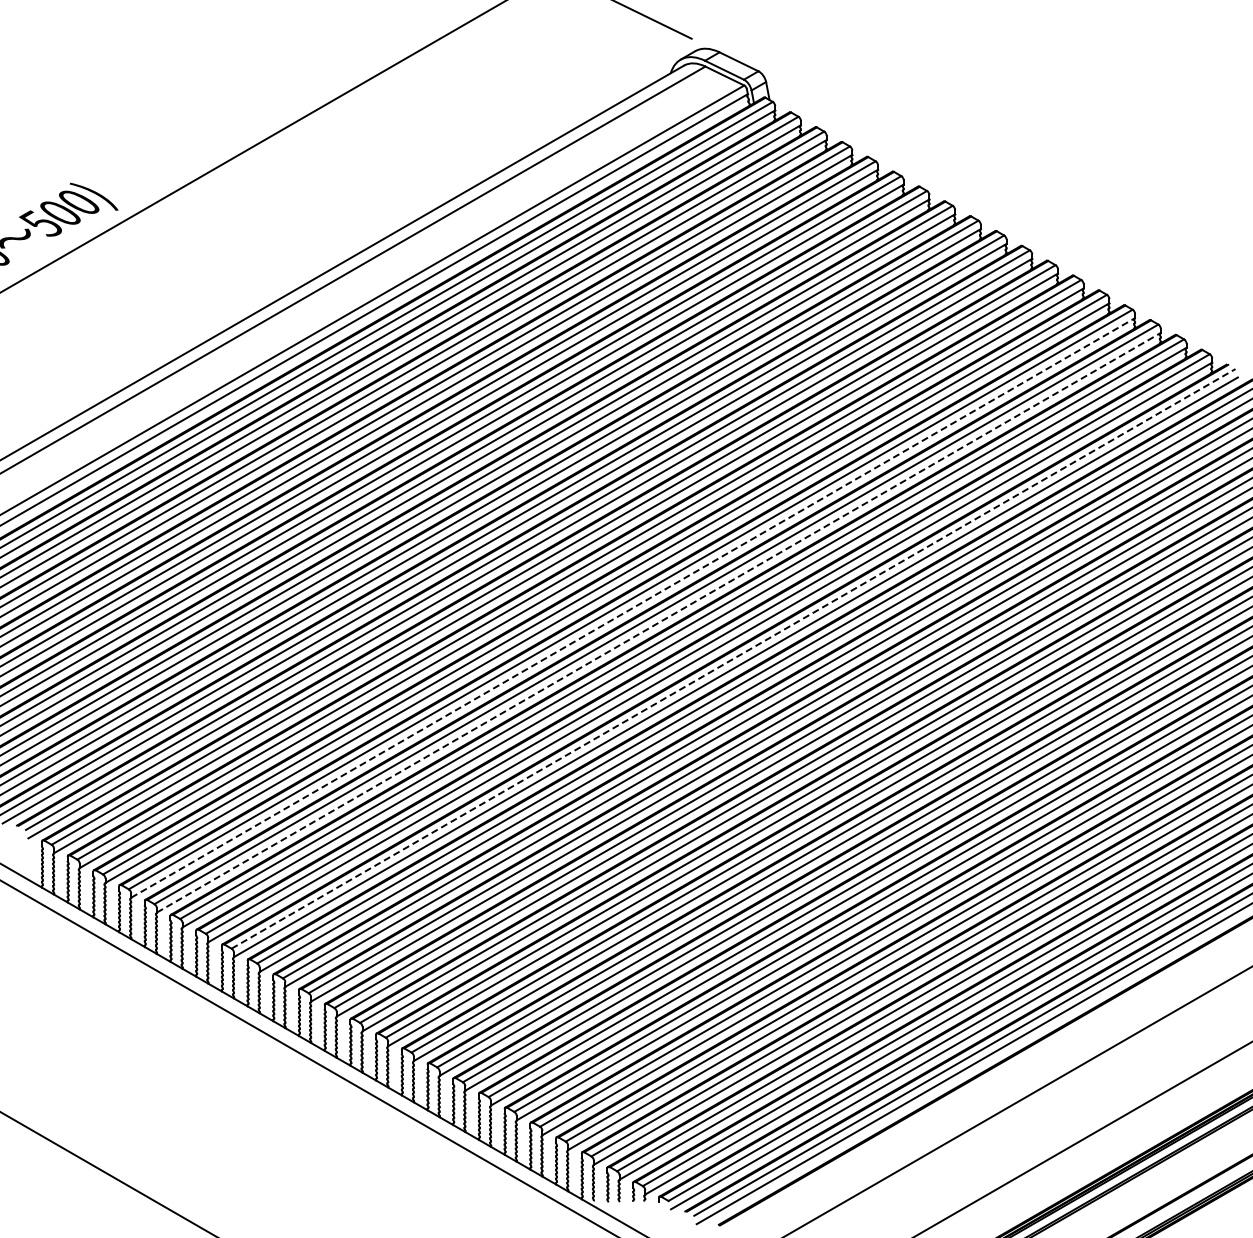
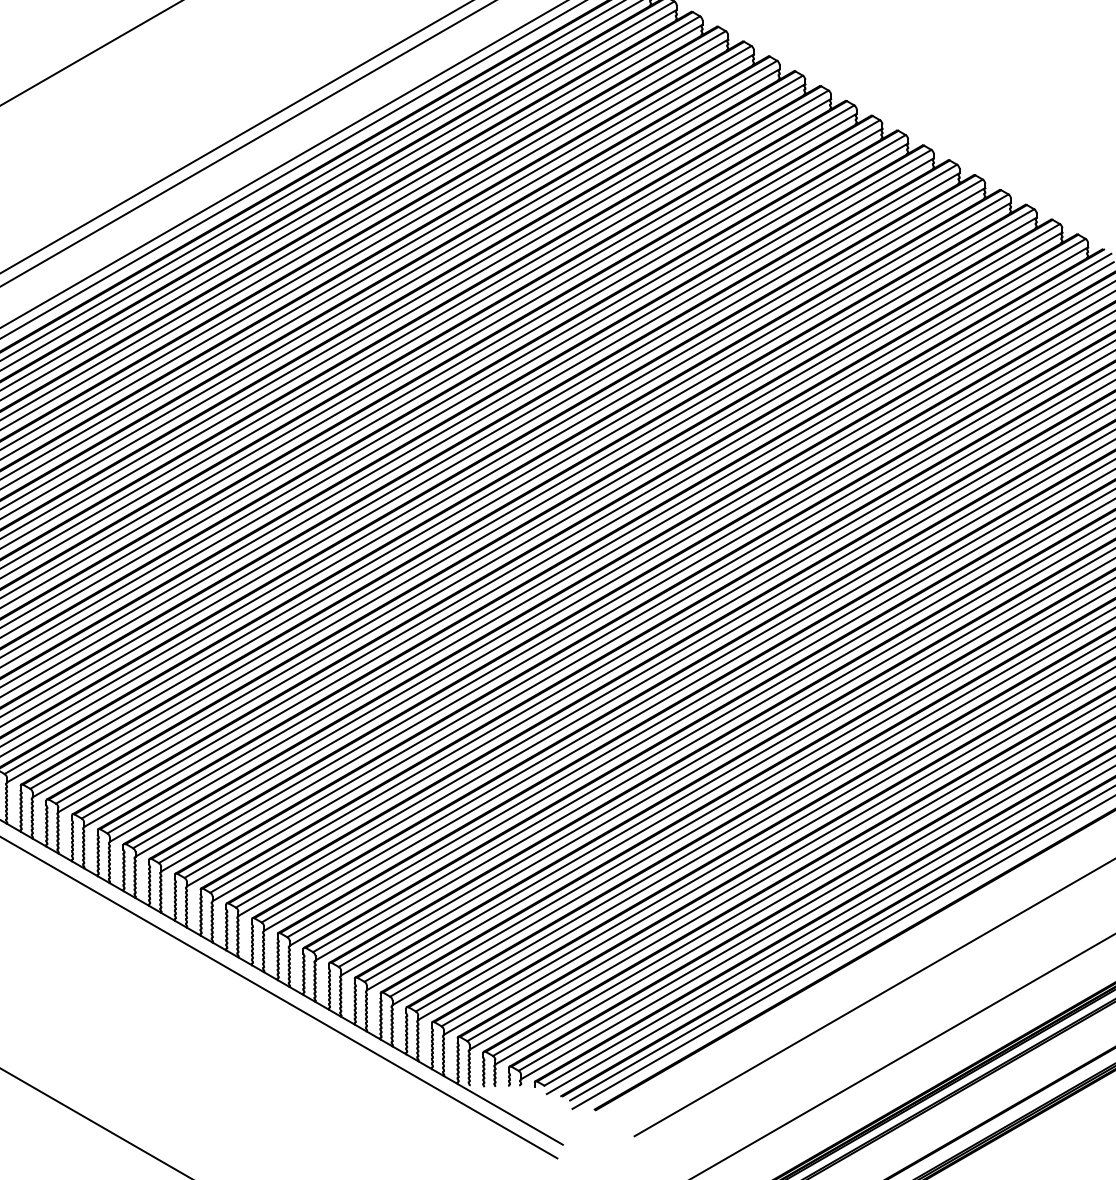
line: (633, 607) -> (509, 492), dashed -> solid
line: (658, 622) -> (534, 507), dashed -> solid
line: (733, 658) -> (609, 543), dashed -> solid

